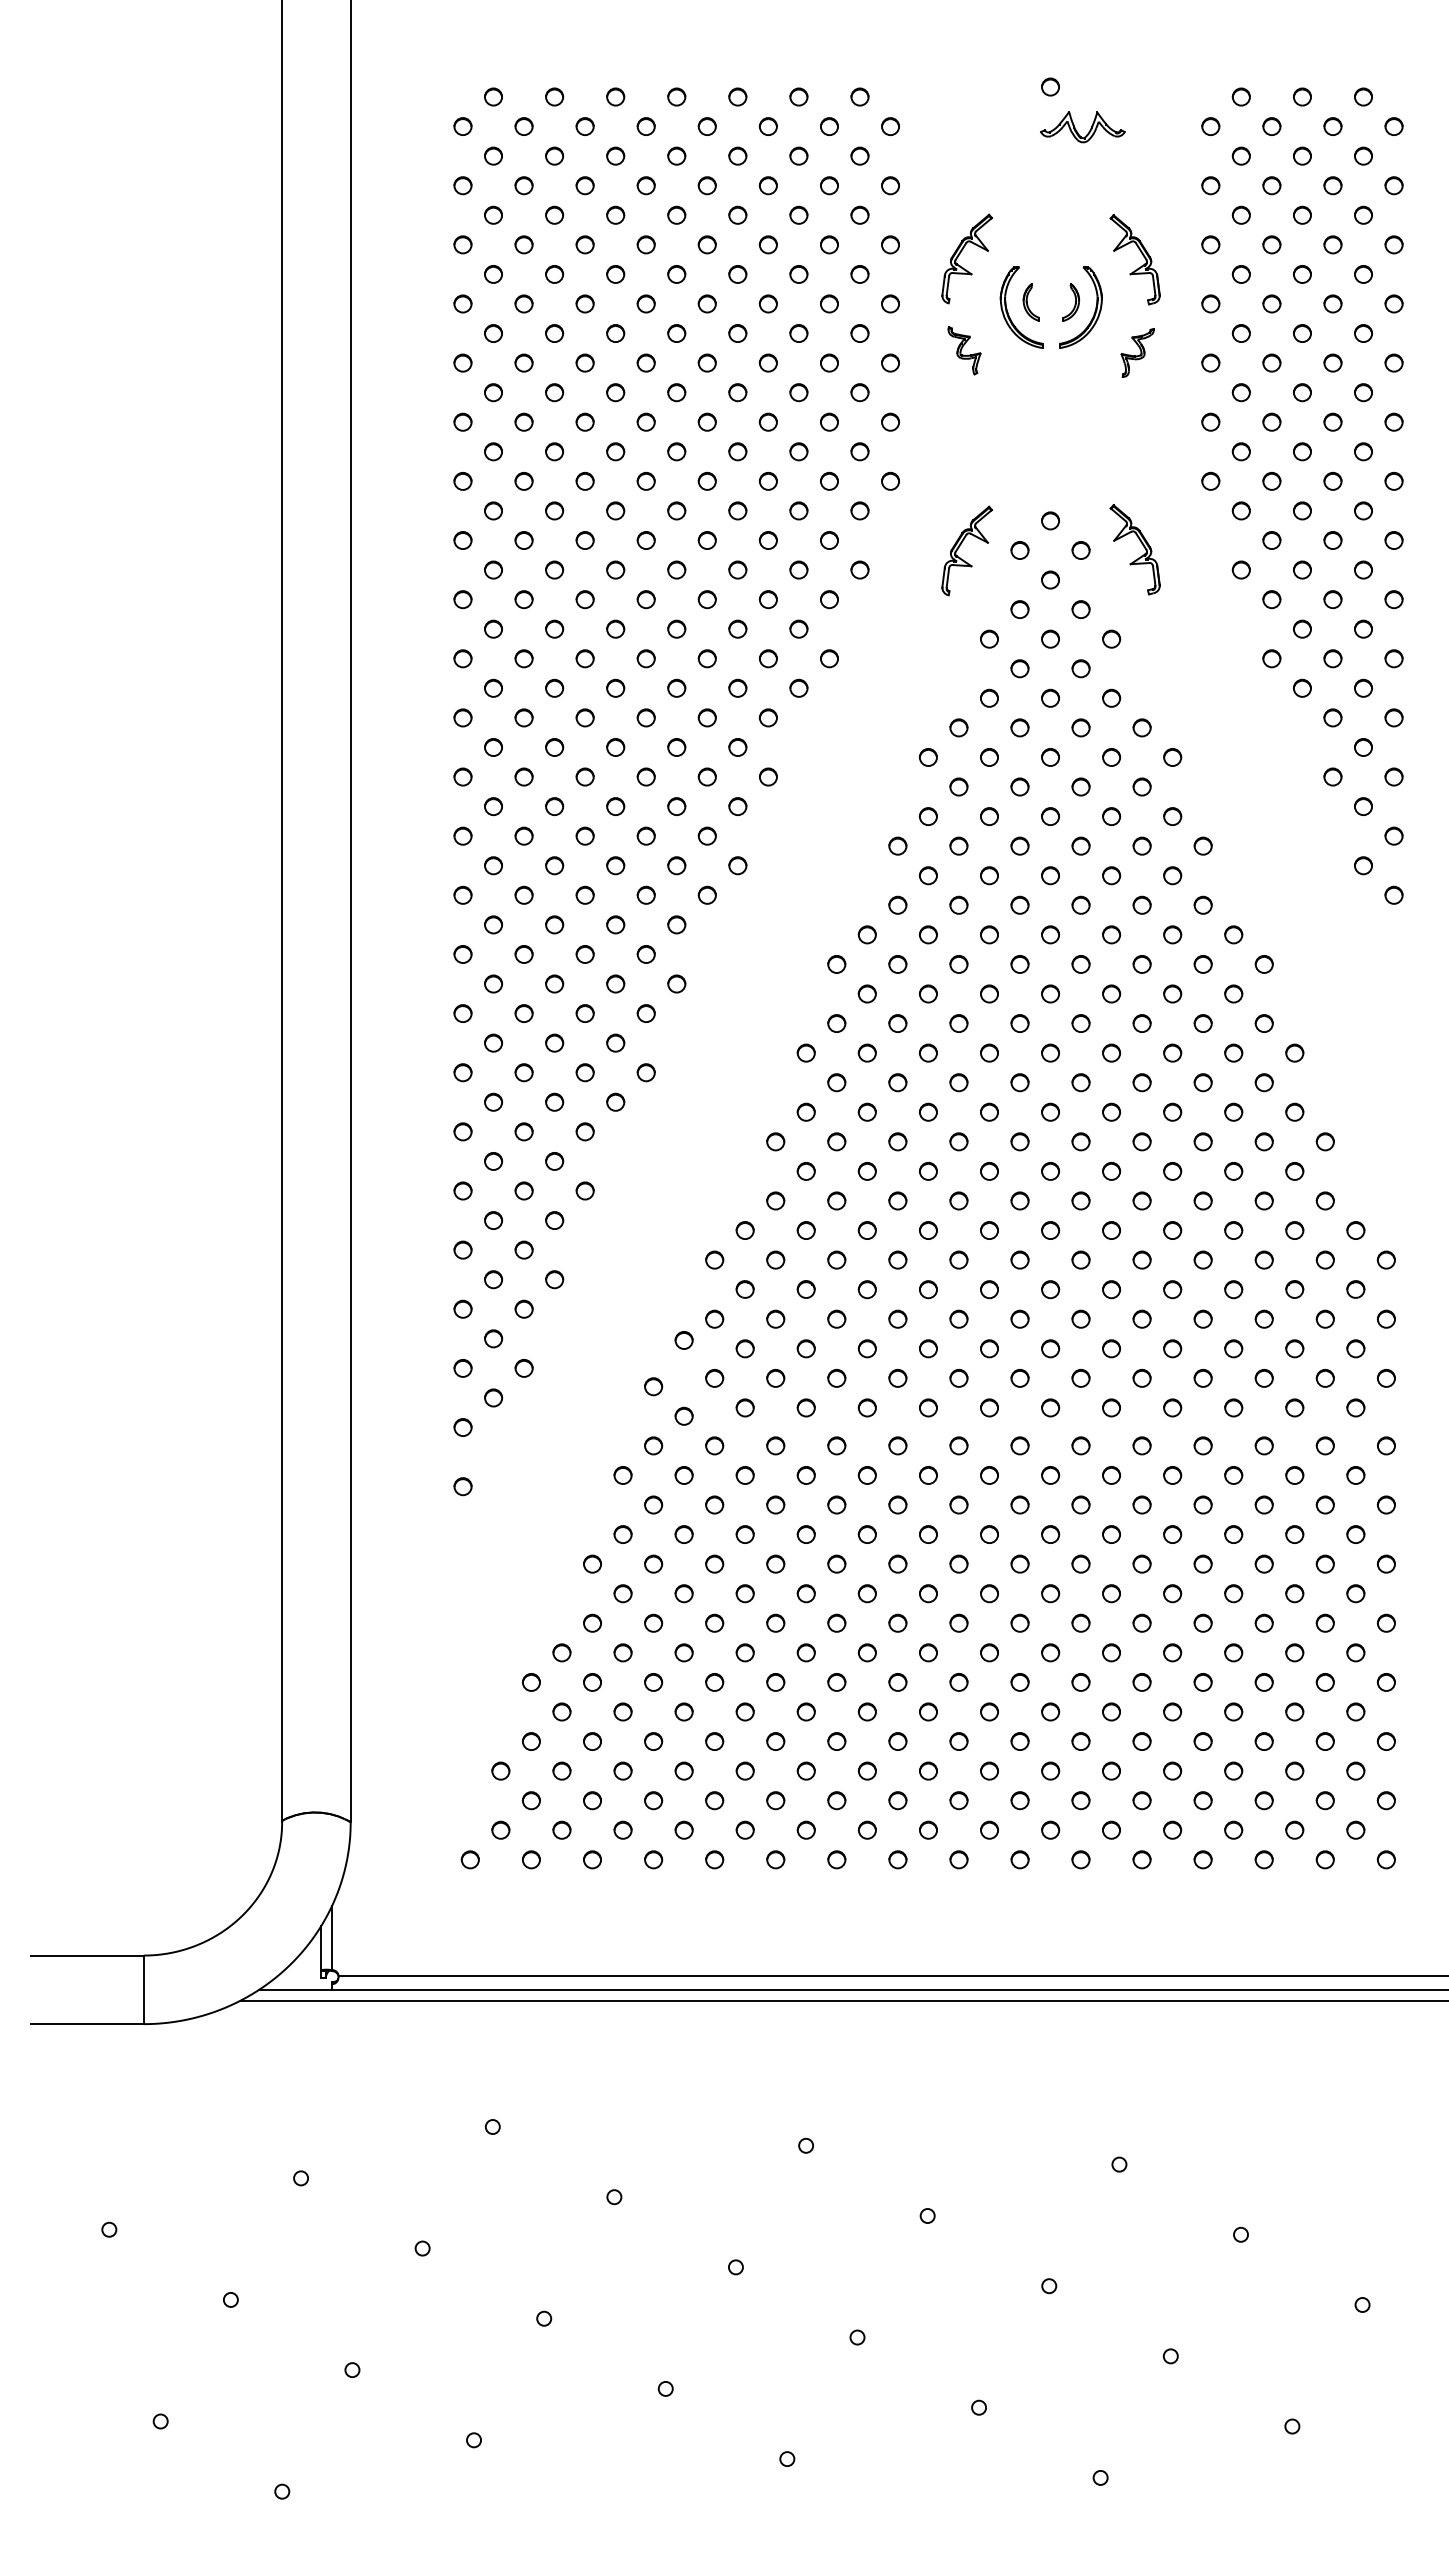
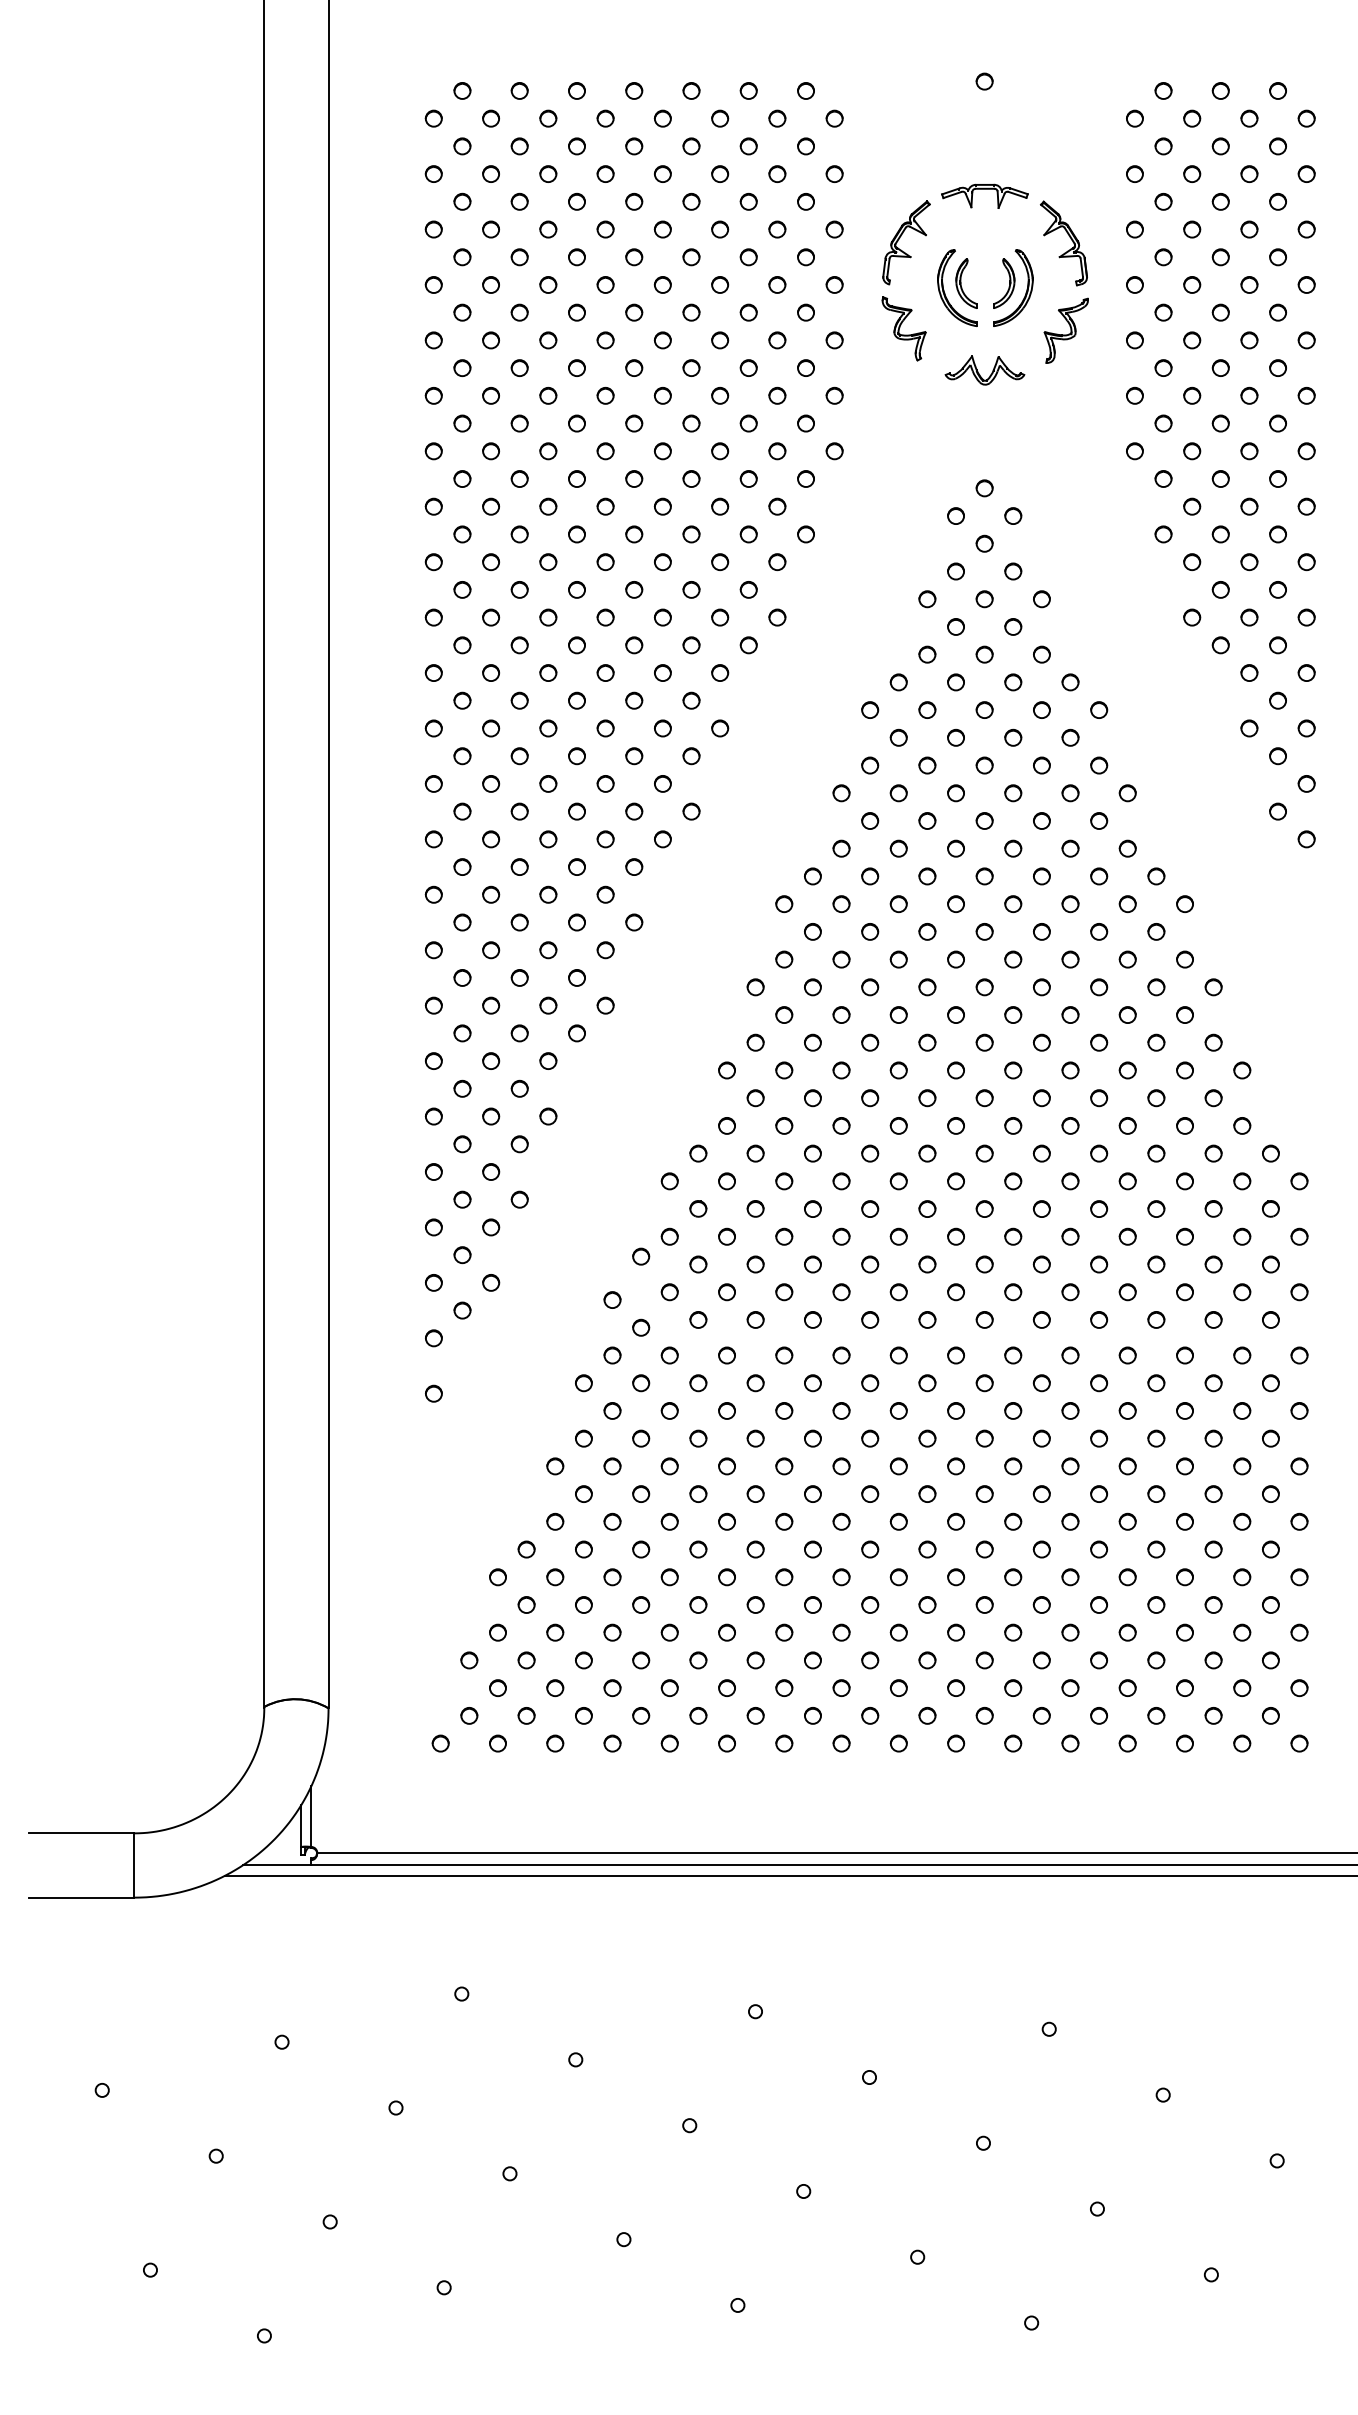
part: (1076, 129) -> (979, 372), moved
part: (1050, 202) -> (984, 189), added
part: (1031, 302) -> (966, 283), size x1.43
part: (1071, 302) -> (1004, 283), size x1.43
part: (964, 350) -> (904, 328), size x1.43
part: (1137, 352) -> (1066, 330), size x1.43
part: (1142, 545) -> (1070, 511), removed
part: (960, 546) -> (900, 512), removed

